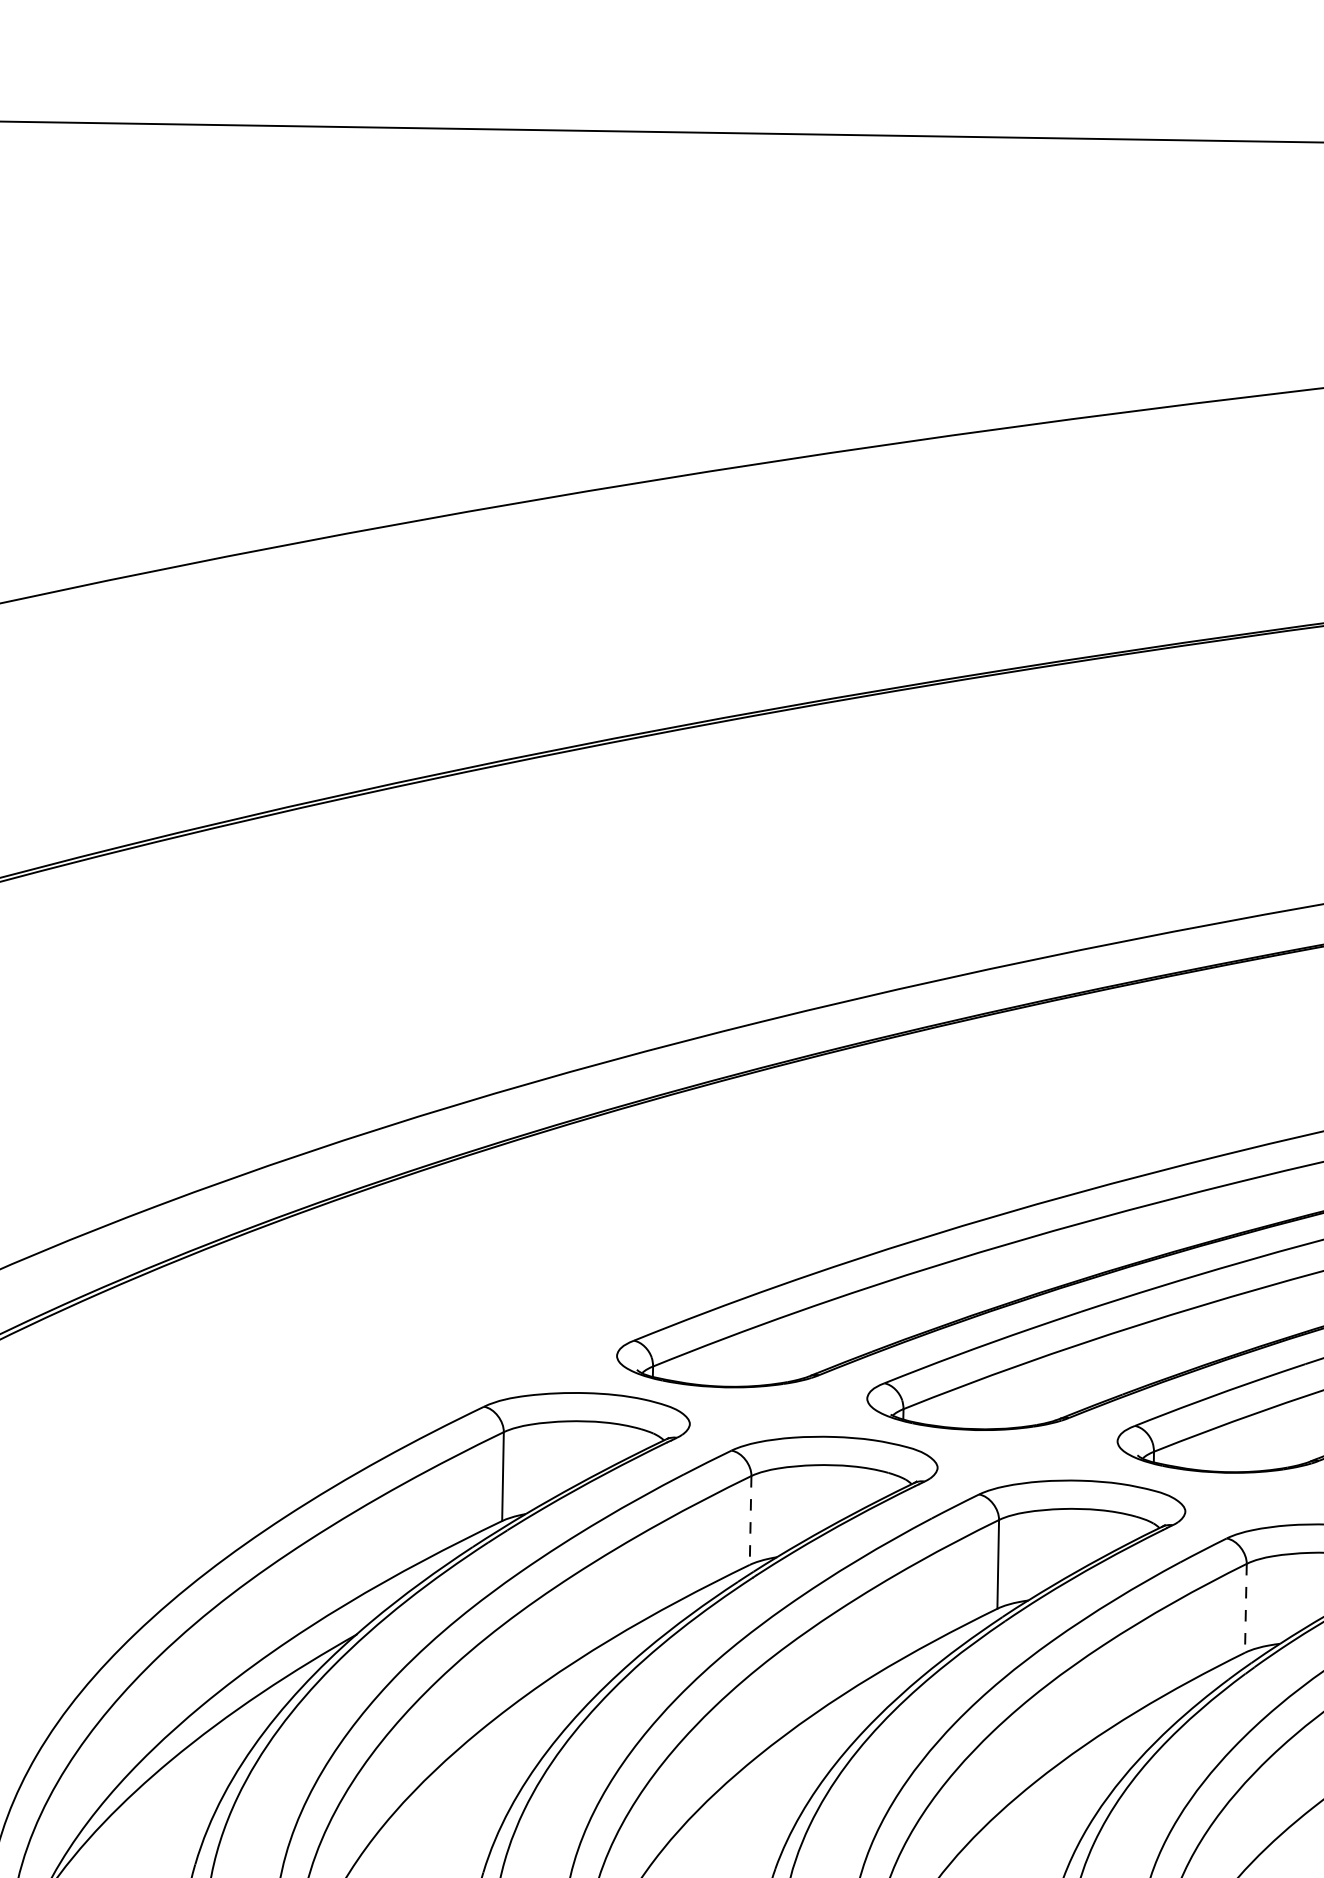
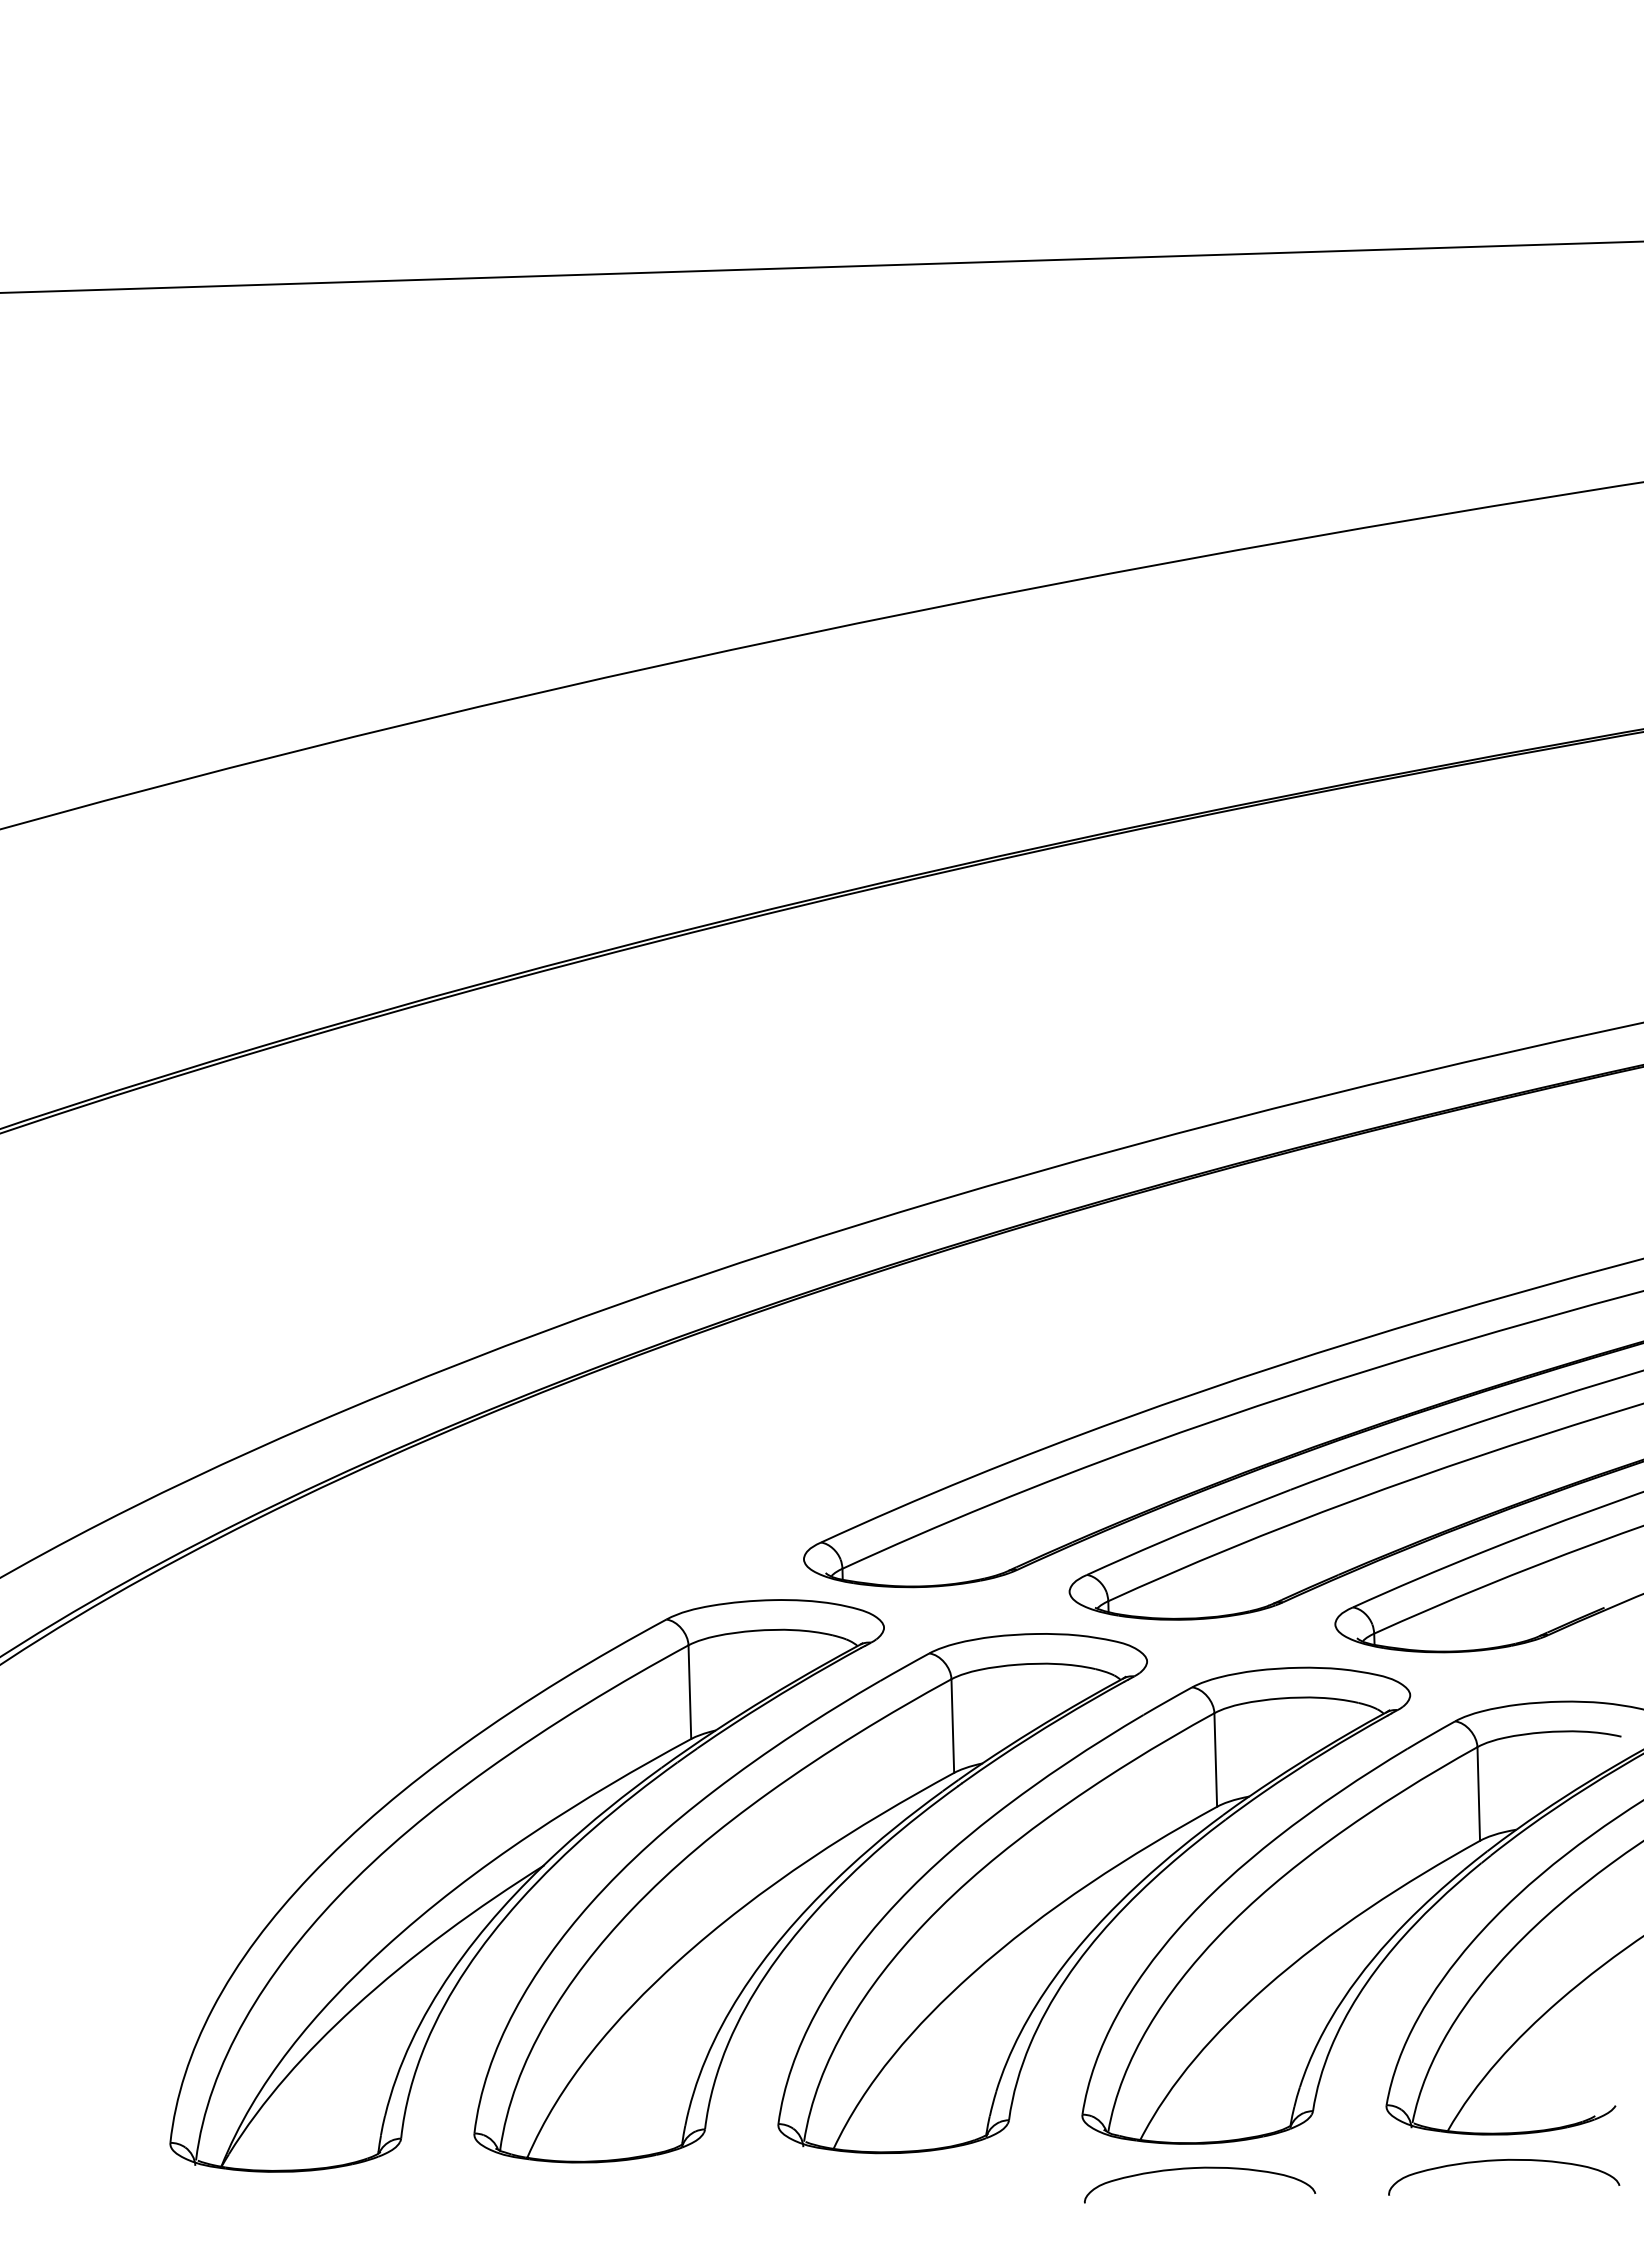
line: (750, 1520) -> (952, 1726), dashed -> solid
line: (1245, 1608) -> (1478, 1794), dashed -> solid

